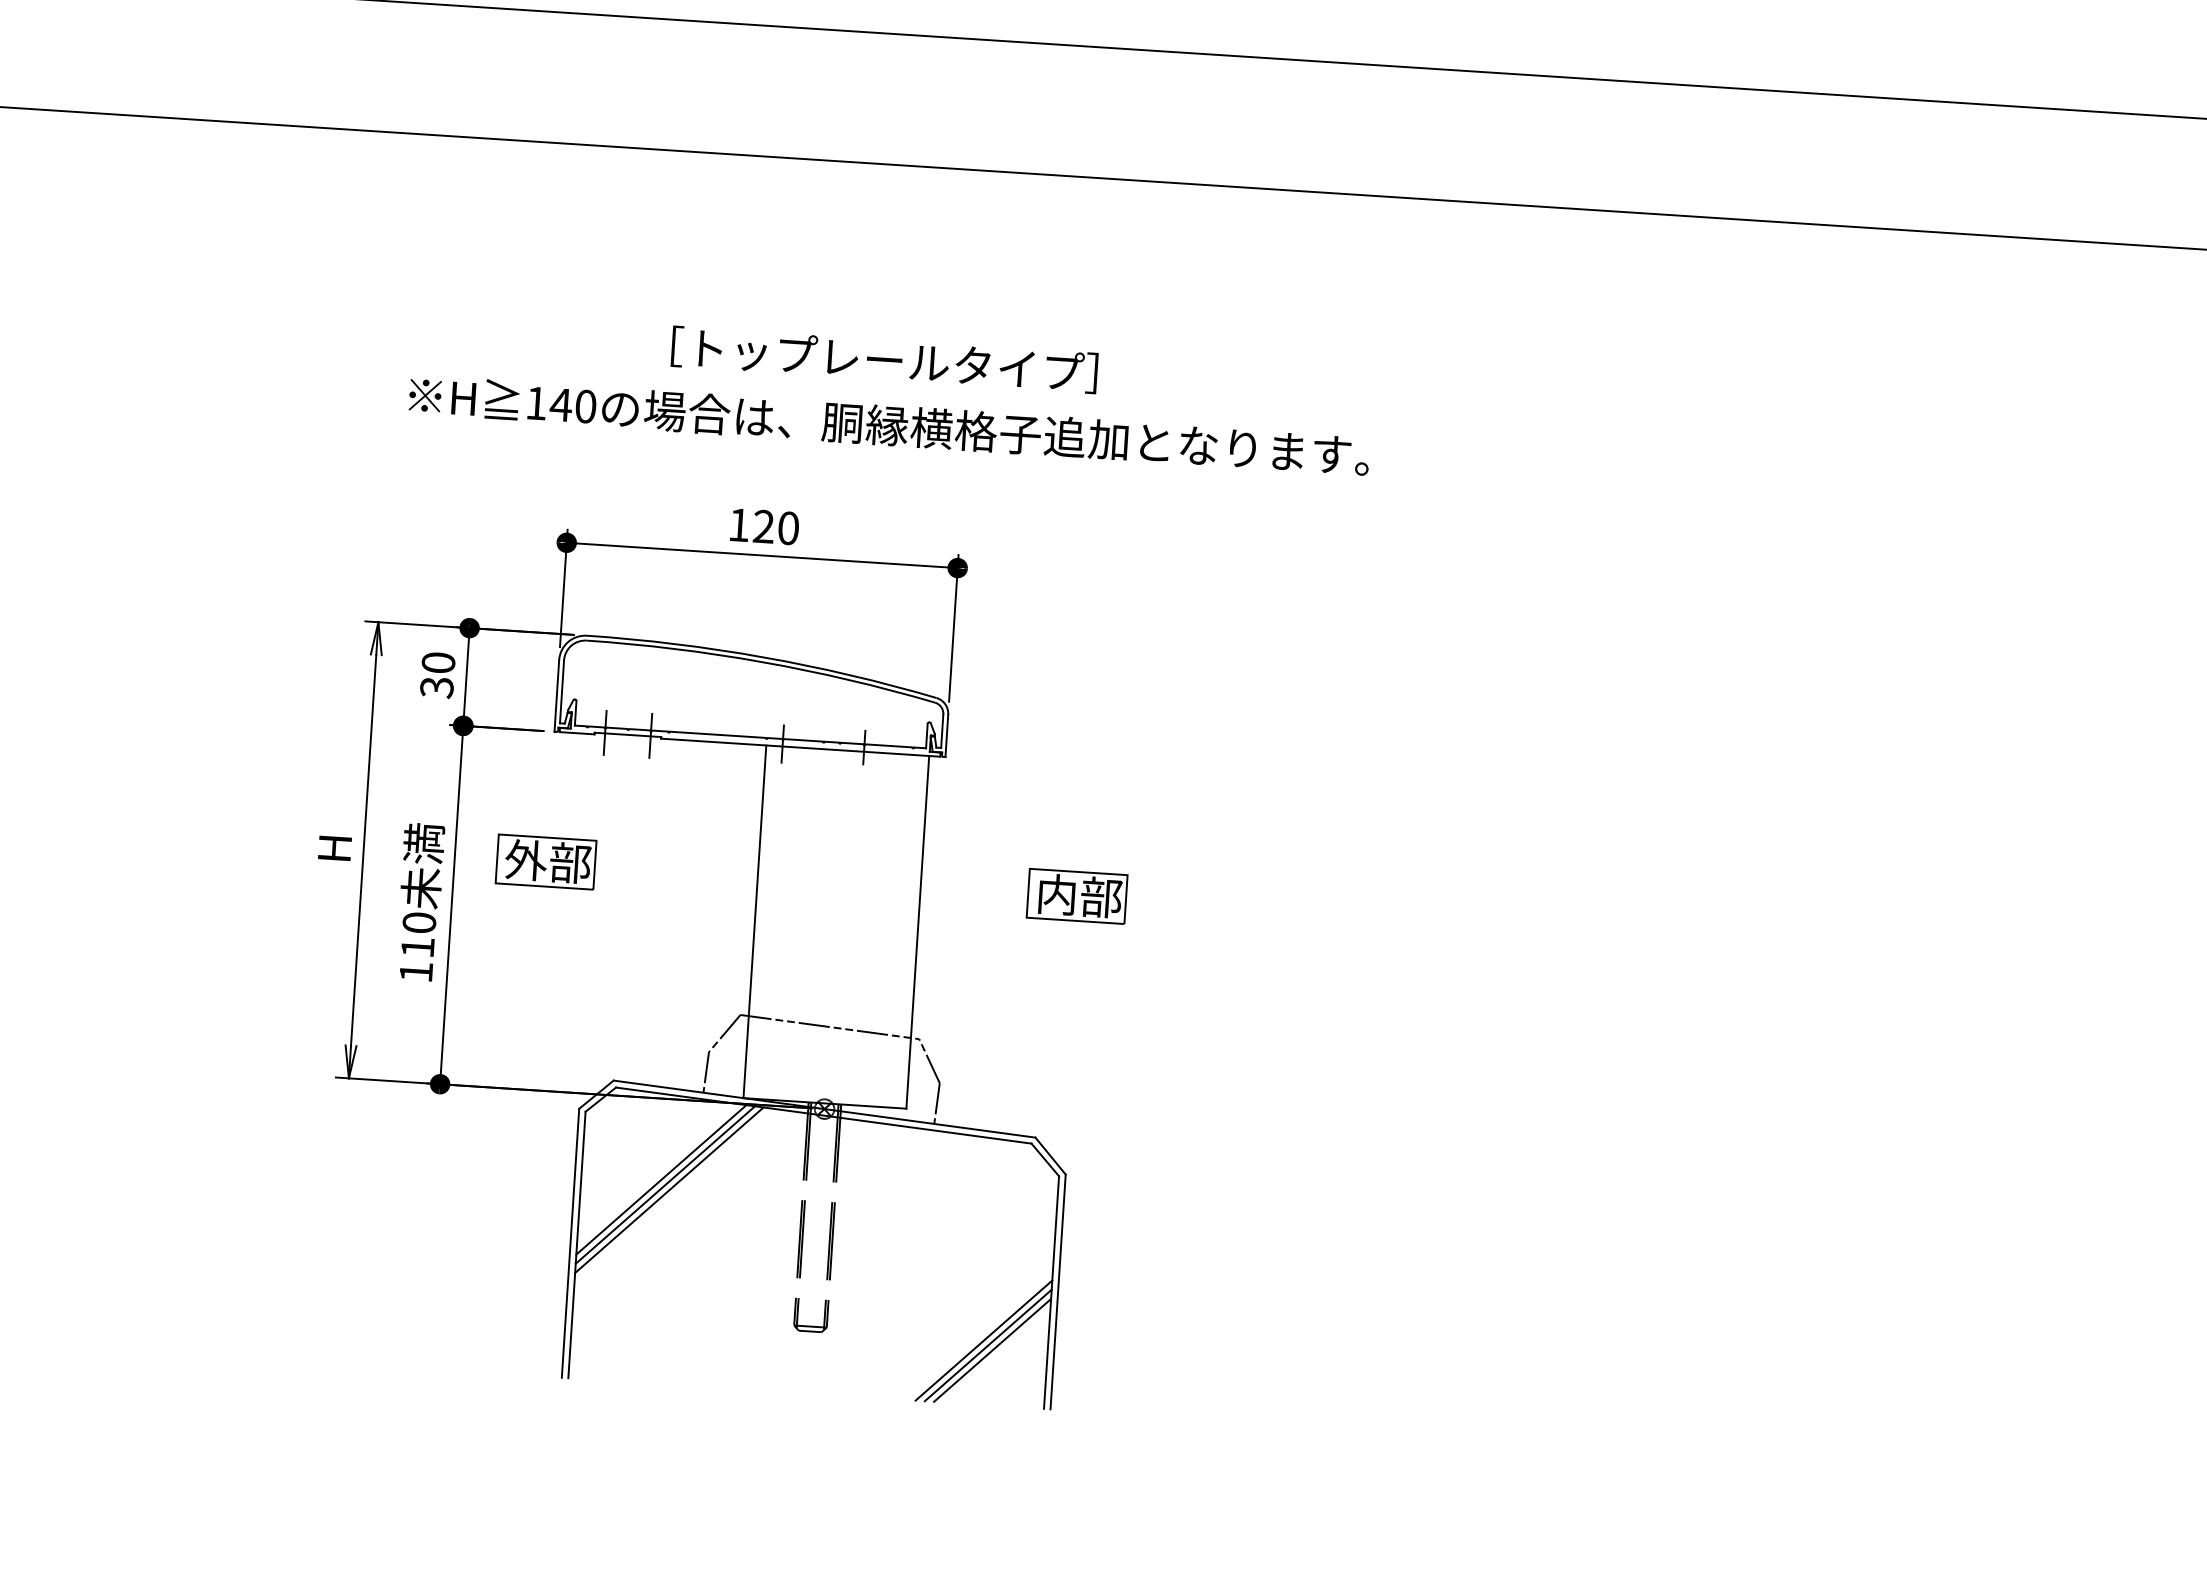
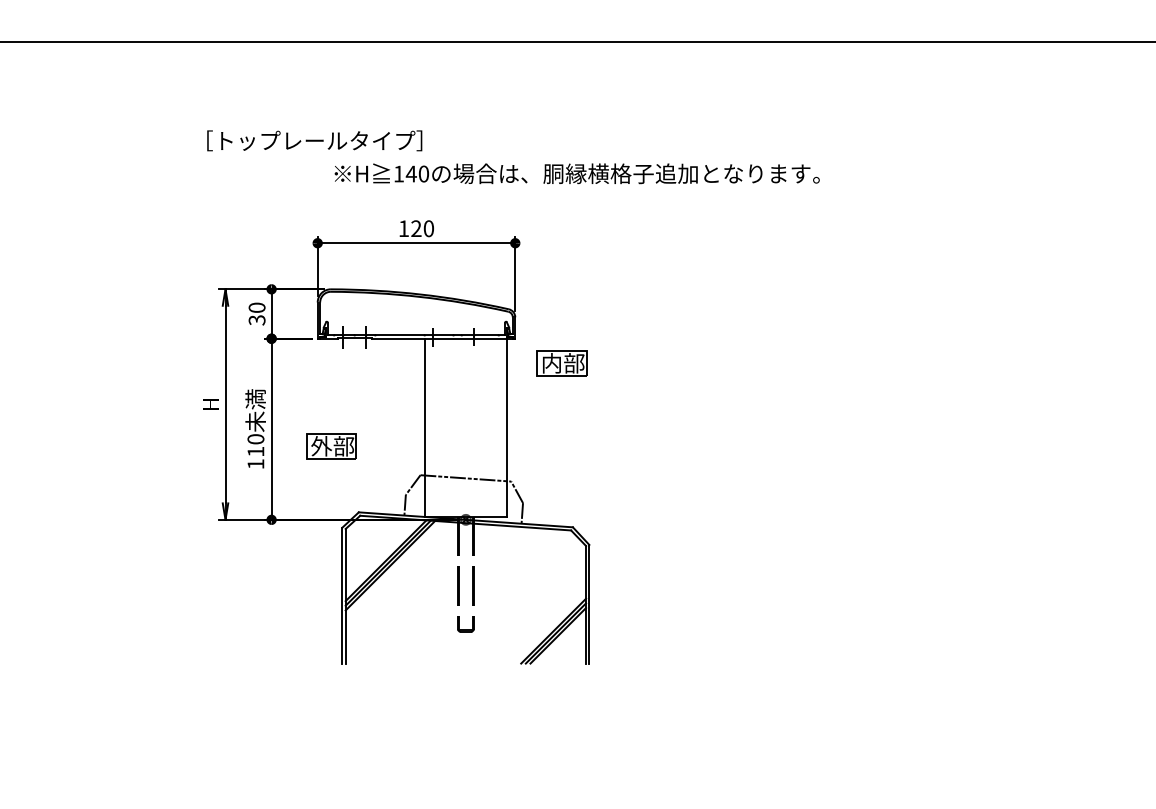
text: (884, 359) -> (314, 140), moved
text: (887, 425) -> (576, 173), moved
part: (545, 861) -> (331, 446), moved
part: (1076, 896) -> (561, 363), moved

